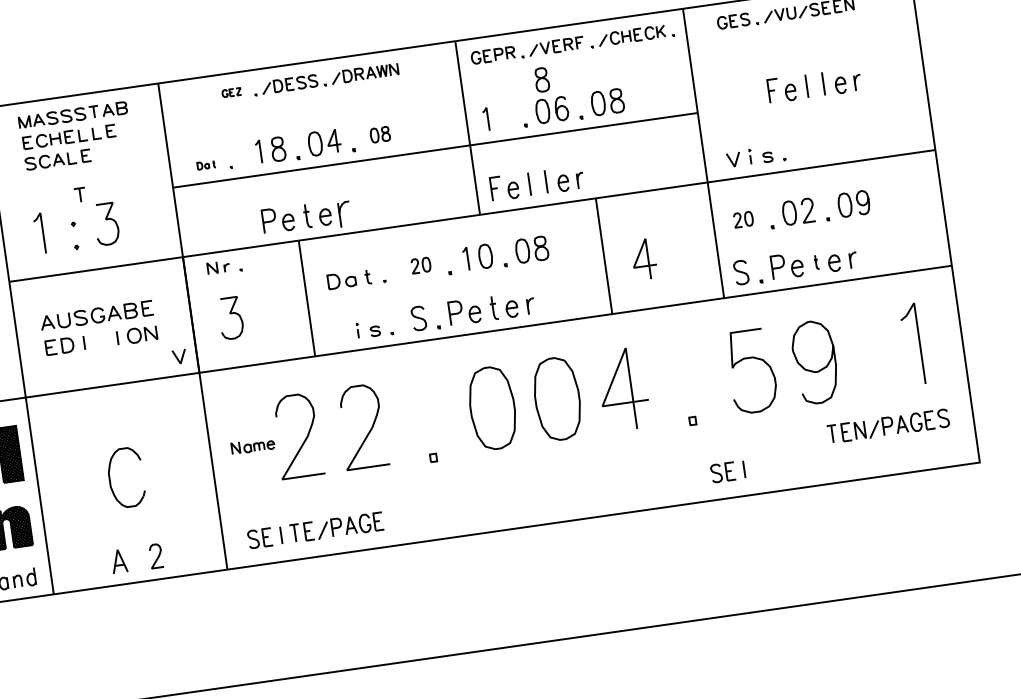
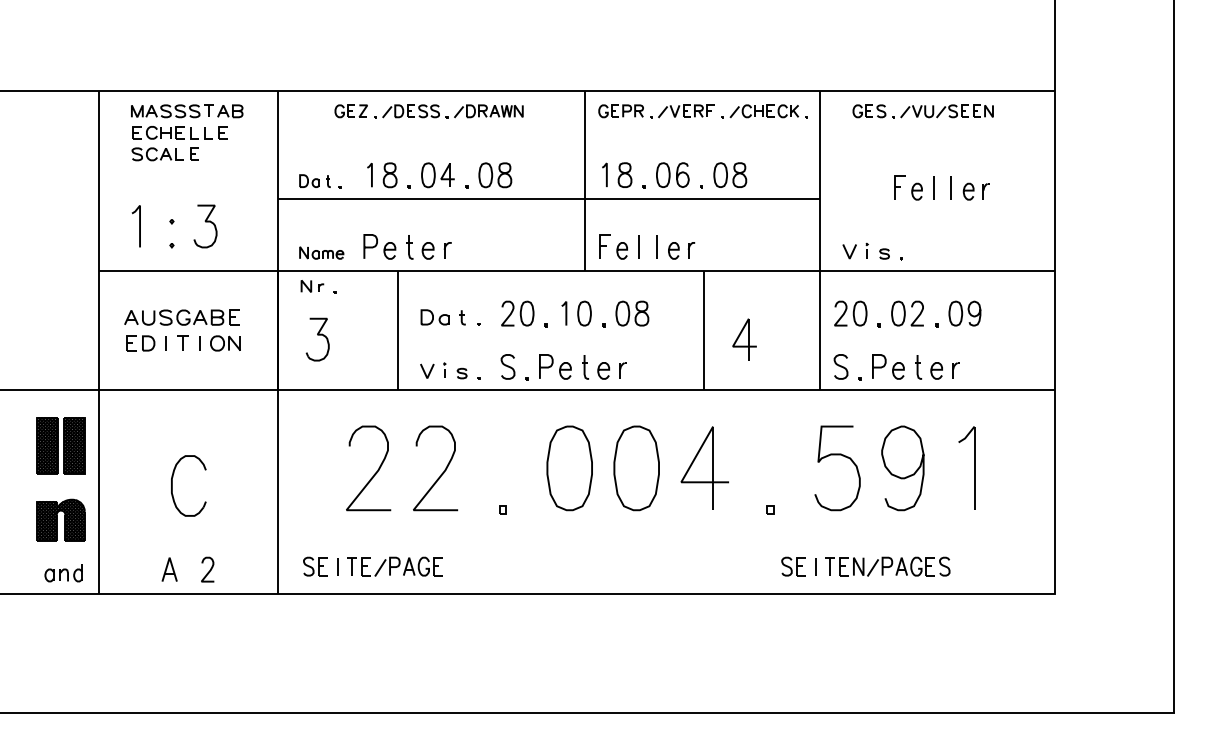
part: (541, 79) -> (624, 174), moved
part: (231, 92) -> (350, 111), size x1.67
part: (380, 134) -> (495, 175), size x1.67
part: (205, 164) -> (314, 180), size x1.67
part: (79, 194) -> (182, 342), moved
part: (344, 214) -> (447, 250), size x0.62
part: (743, 219) -> (850, 313), size x1.67
part: (816, 262) -> (918, 367), size x1.67
part: (420, 265) -> (517, 313), size x1.67
part: (919, 342) -> (974, 467), moved
line: (177, 357) -> (425, 371), moved
part: (888, 426) -> (887, 566), moved
part: (252, 445) -> (321, 252), moved

